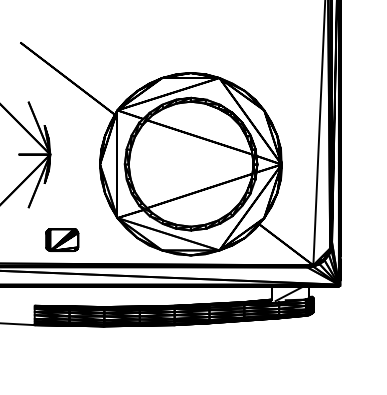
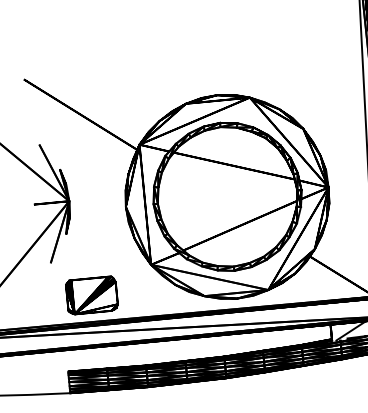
part: (62, 239) -> (92, 294), size x1.4

